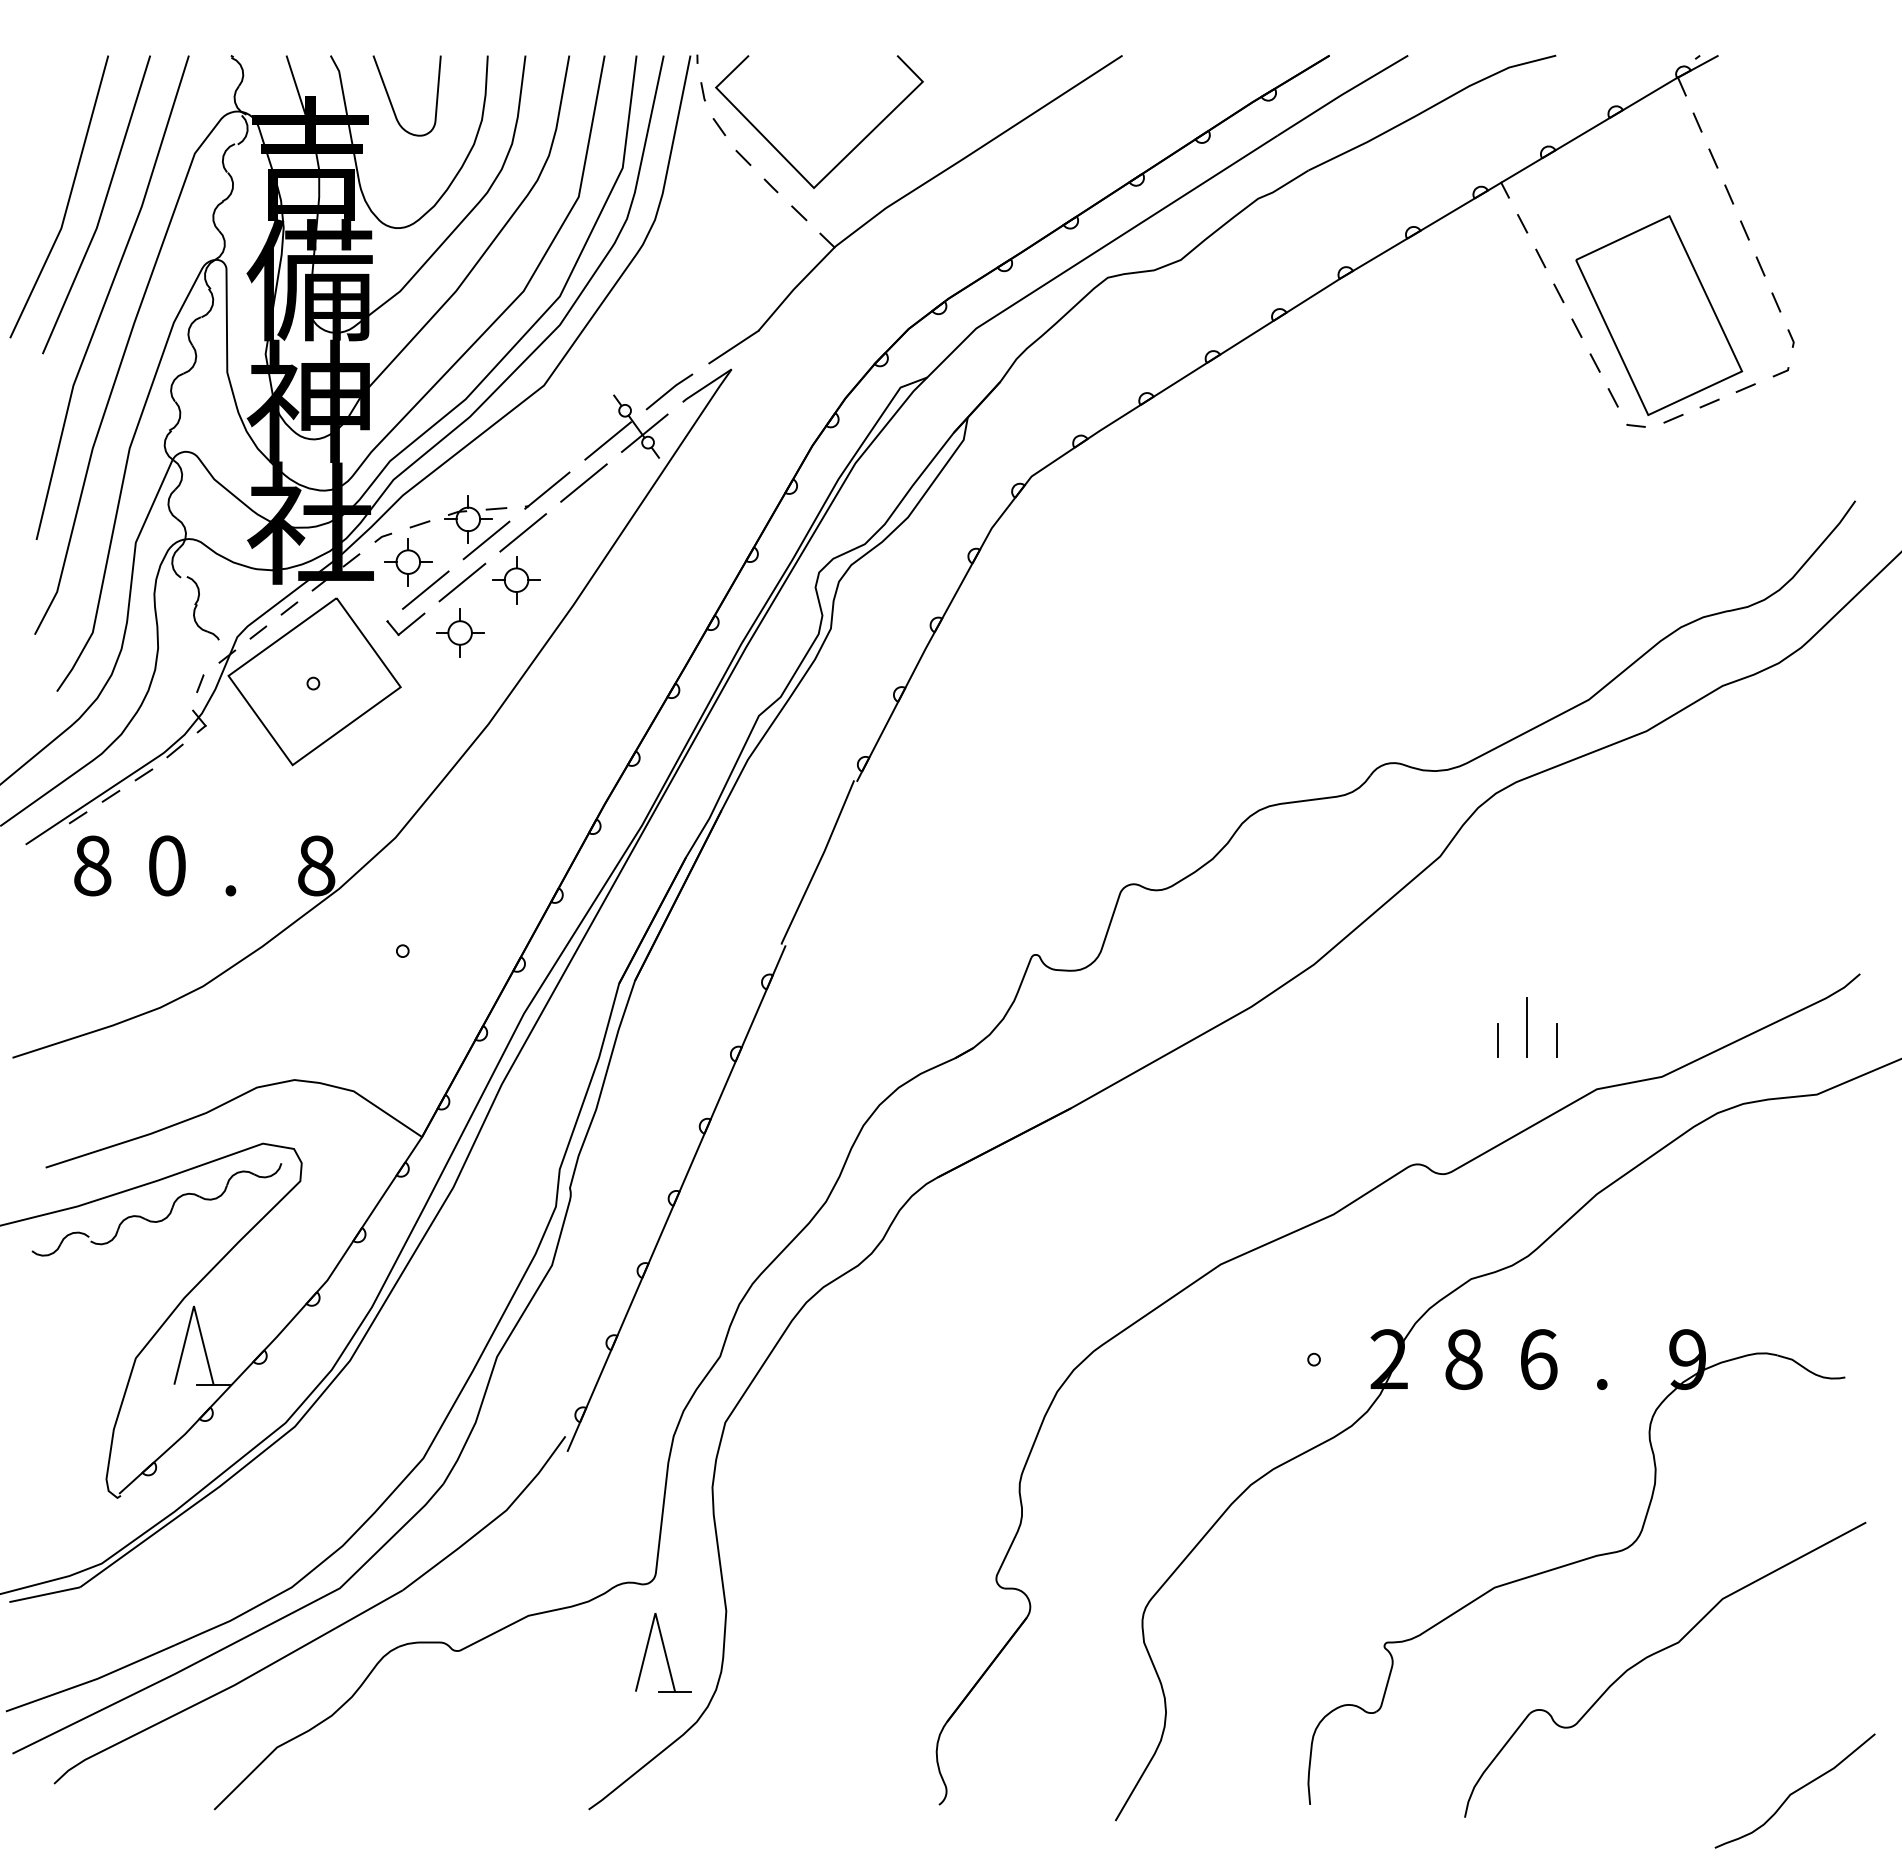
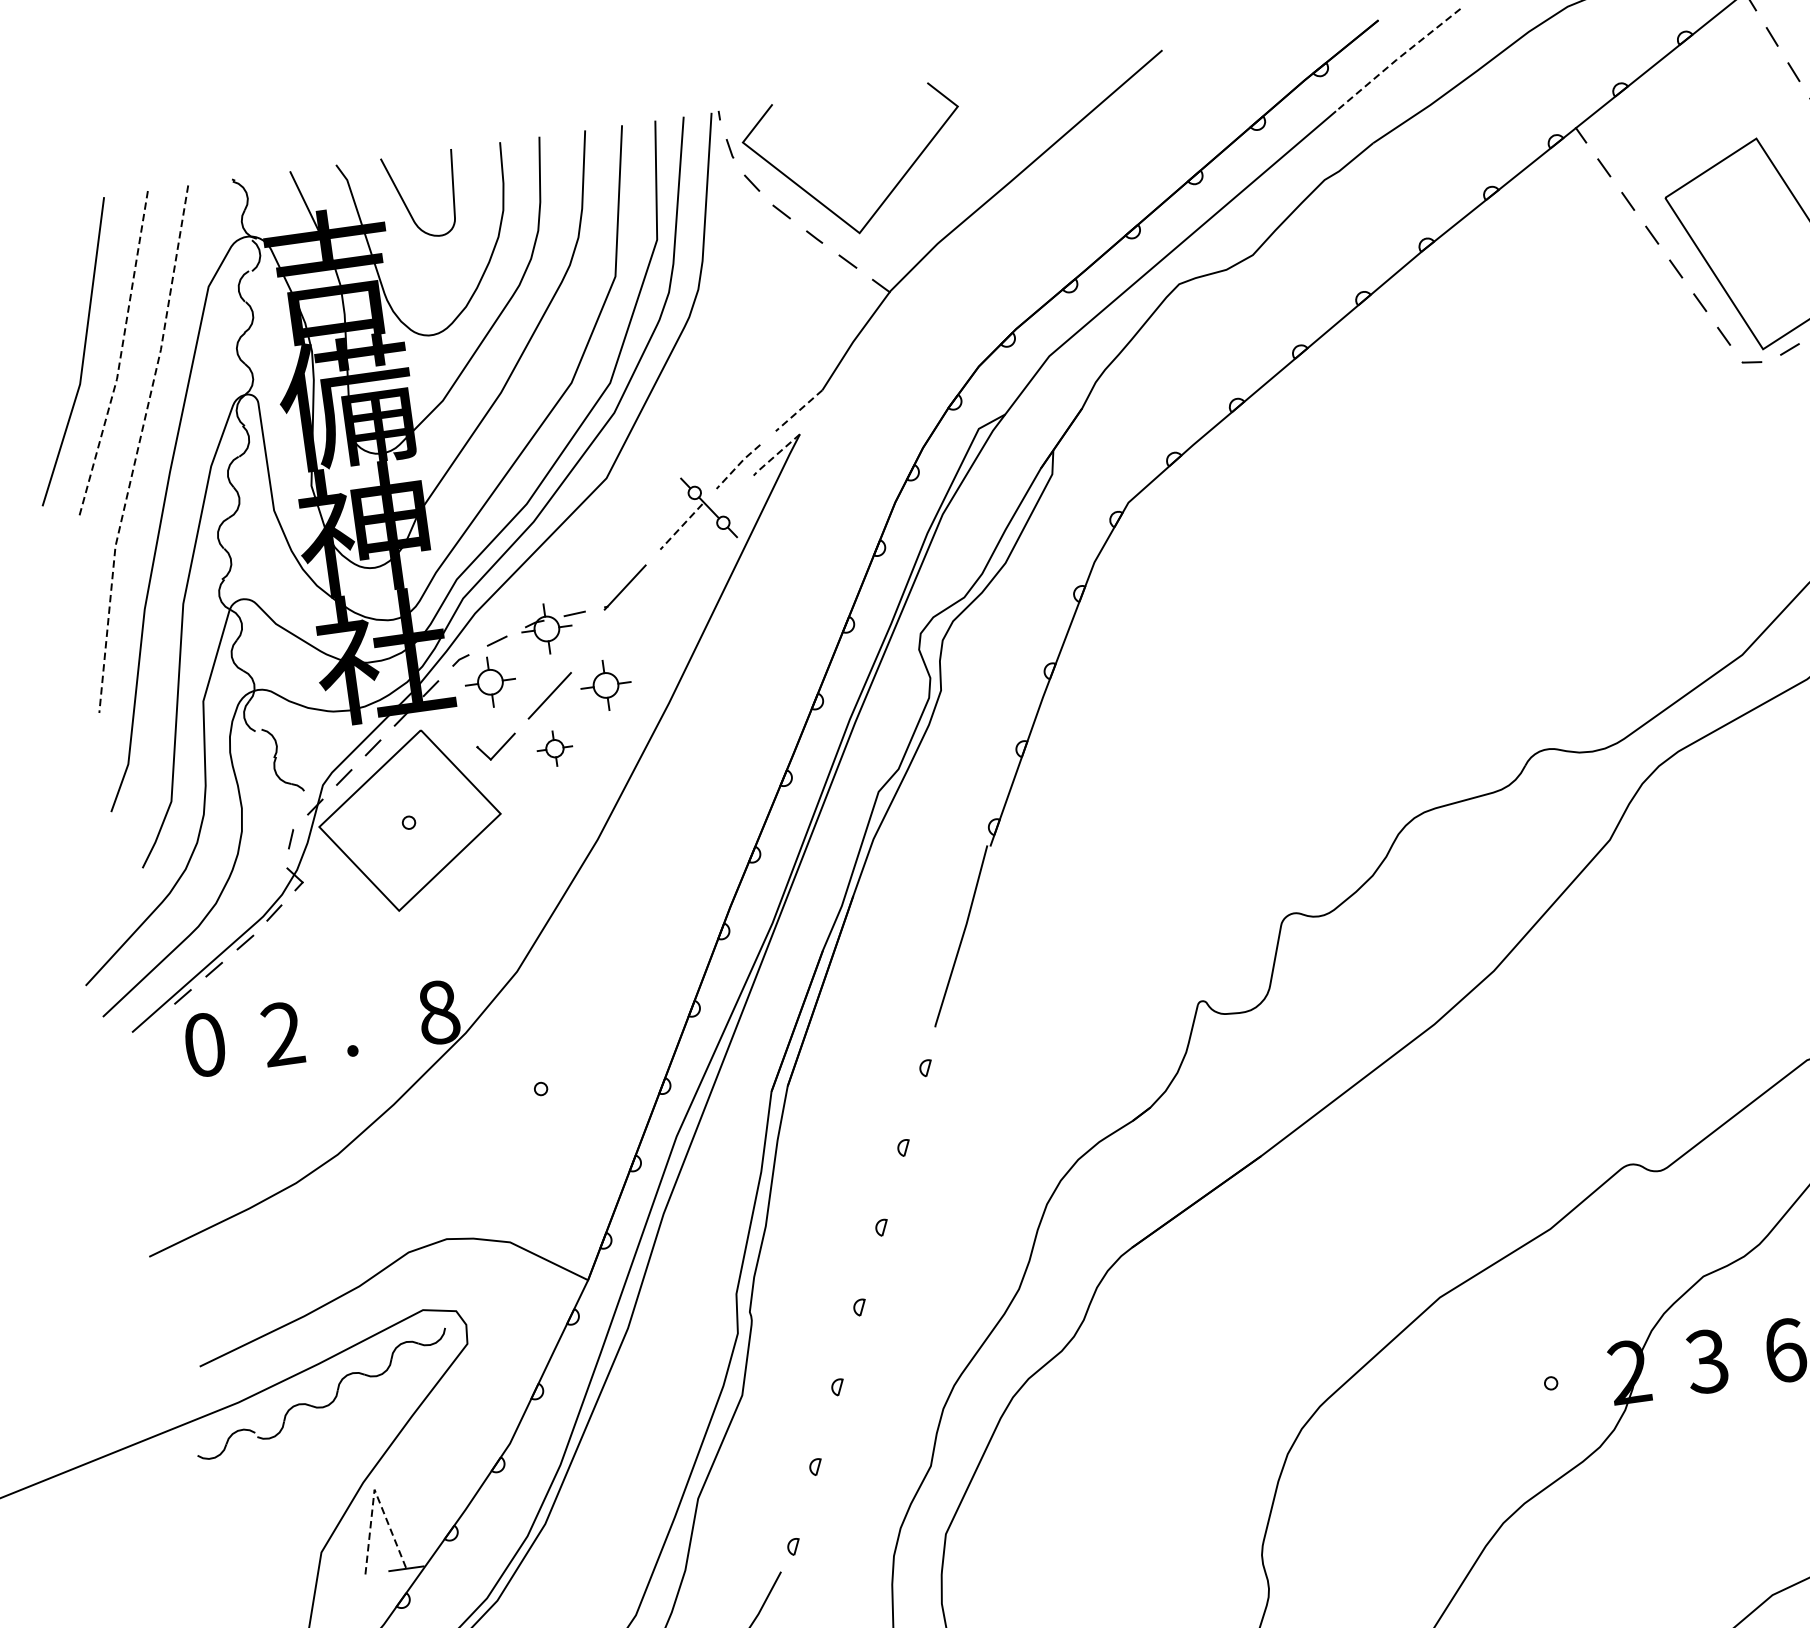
line: (1341, 95) -> (1396, 60), solid -> dashed
line: (102, 208) -> (120, 357), solid -> dashed
line: (107, 296) -> (138, 448), solid -> dashed
line: (733, 347) -> (798, 411), solid -> dashed
line: (706, 386) -> (776, 455), solid -> dashed
line: (669, 390) -> (738, 465), solid -> dashed
line: (644, 432) -> (718, 512), removed
line: (607, 441) -> (680, 527), solid -> dashed
line: (583, 482) -> (661, 573), removed
line: (523, 532) -> (606, 634), removed
line: (486, 540) -> (568, 648), removed
line: (425, 589) -> (512, 708), removed
part: (460, 632) -> (555, 748), size x0.7
text: (92, 865) -> (204, 1044), 8 -> 0
text: (166, 865) -> (282, 1033), 0 -> 2
line: (1527, 1026) -> (1725, 1004), removed
line: (1497, 1039) -> (1696, 1022), removed
line: (1556, 1039) -> (1757, 1014), removed
line: (676, 1198) -> (862, 1307), removed
line: (193, 1306) -> (374, 1490), solid -> dashed
text: (1463, 1359) -> (1707, 1361), 8 -> 3

